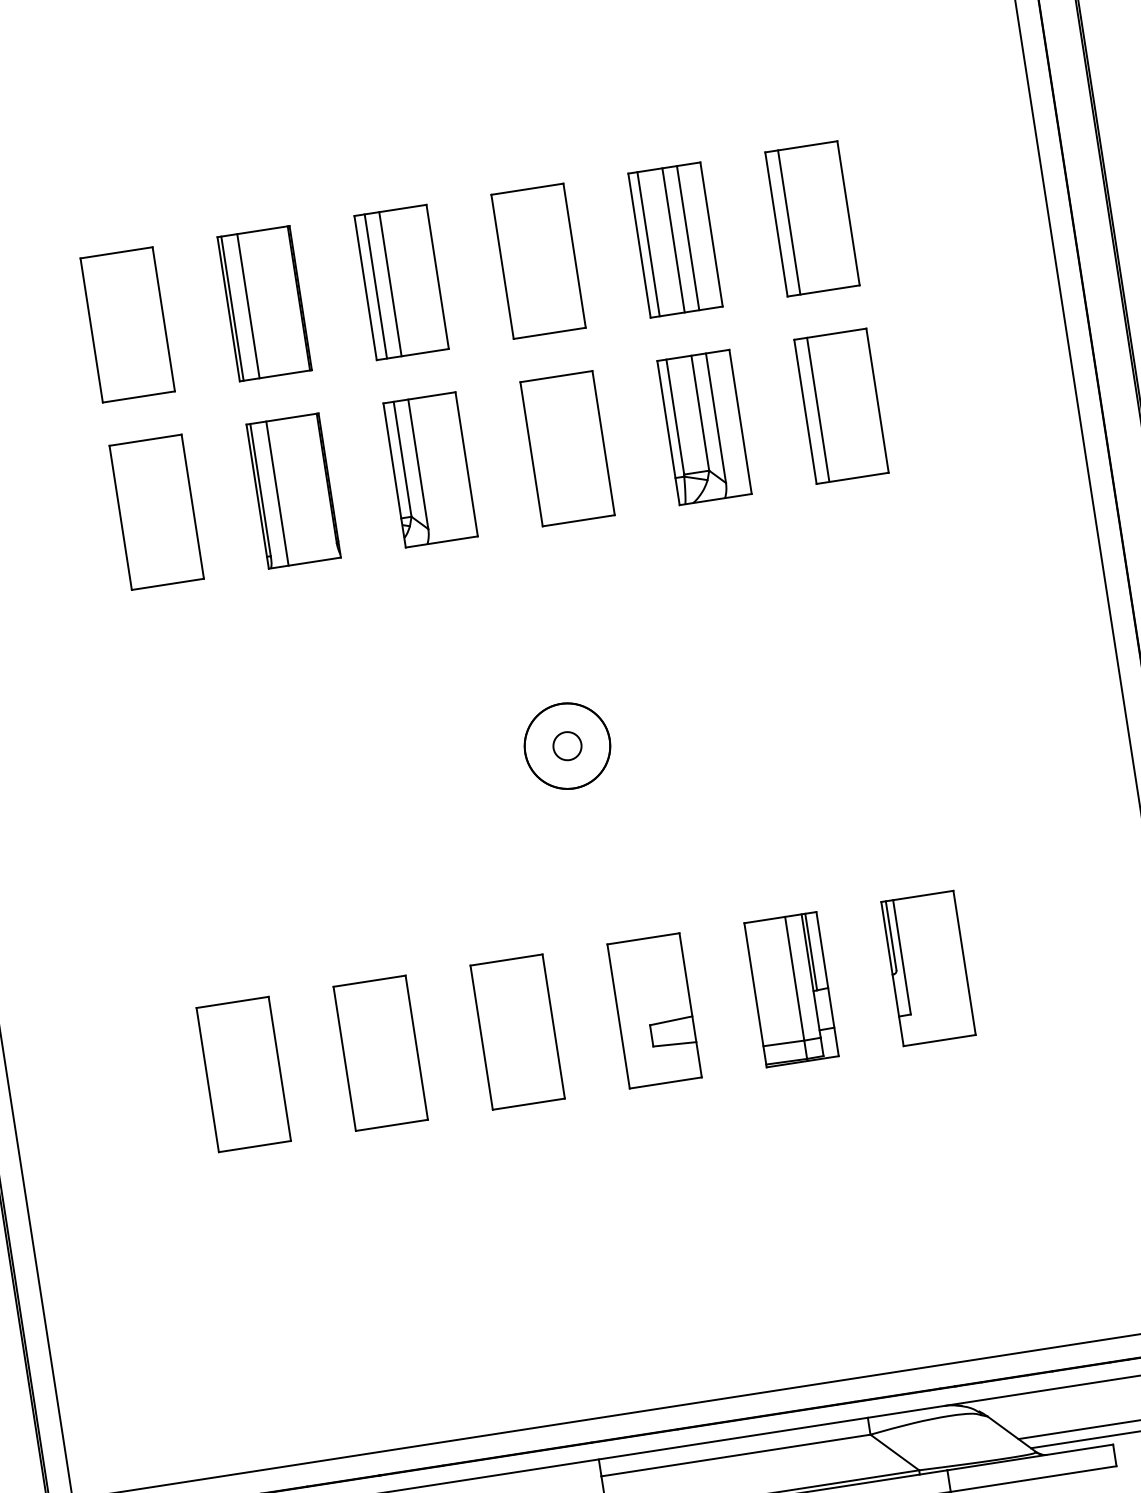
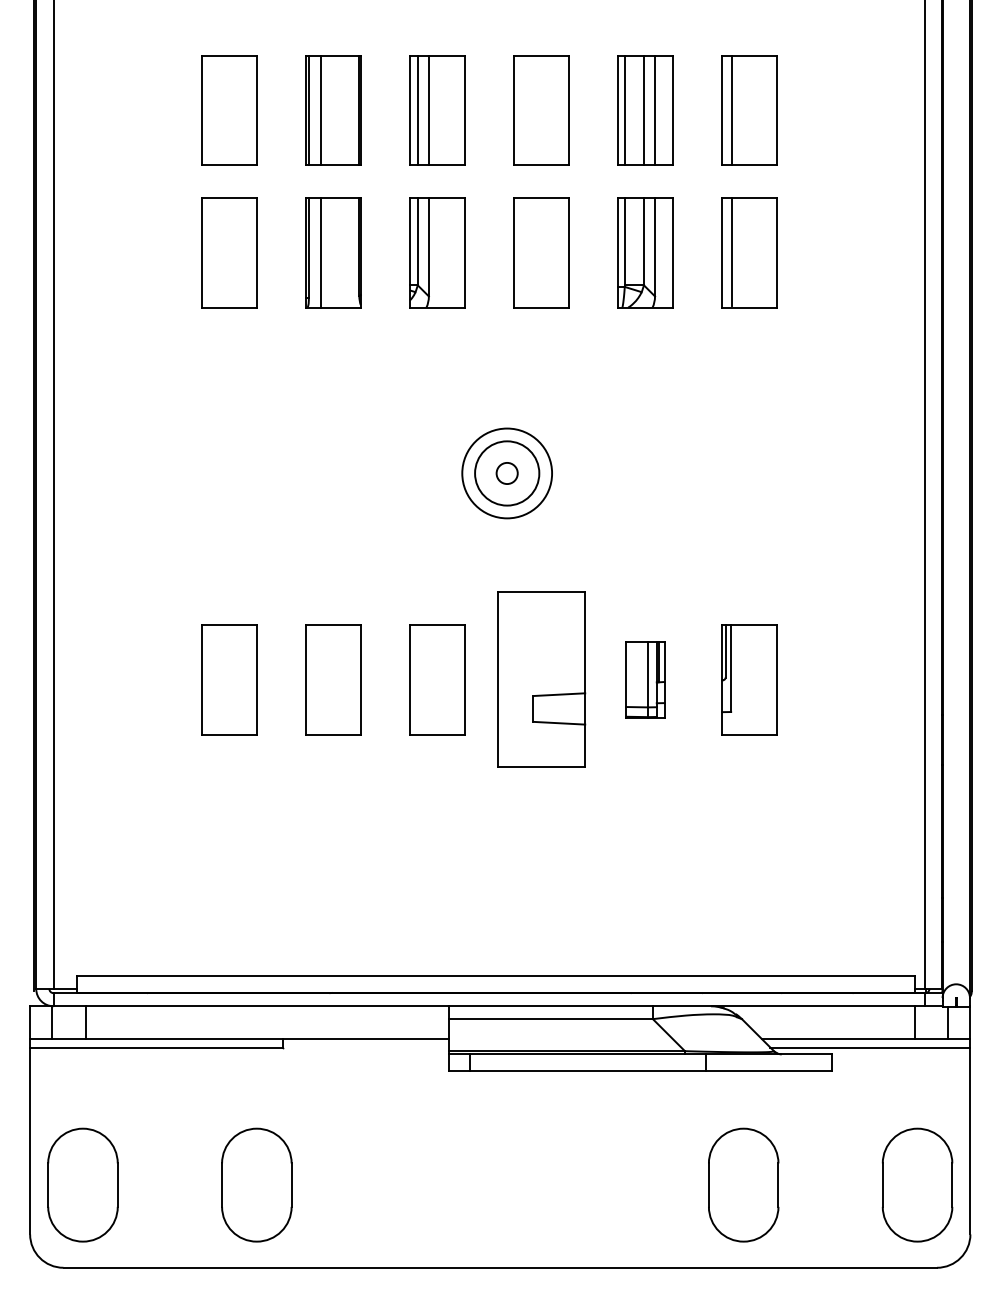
circle: (567, 746) -> (507, 473), size x1.4
part: (791, 989) -> (645, 679), size x0.7
part: (654, 1010) -> (541, 679), size x1.6

